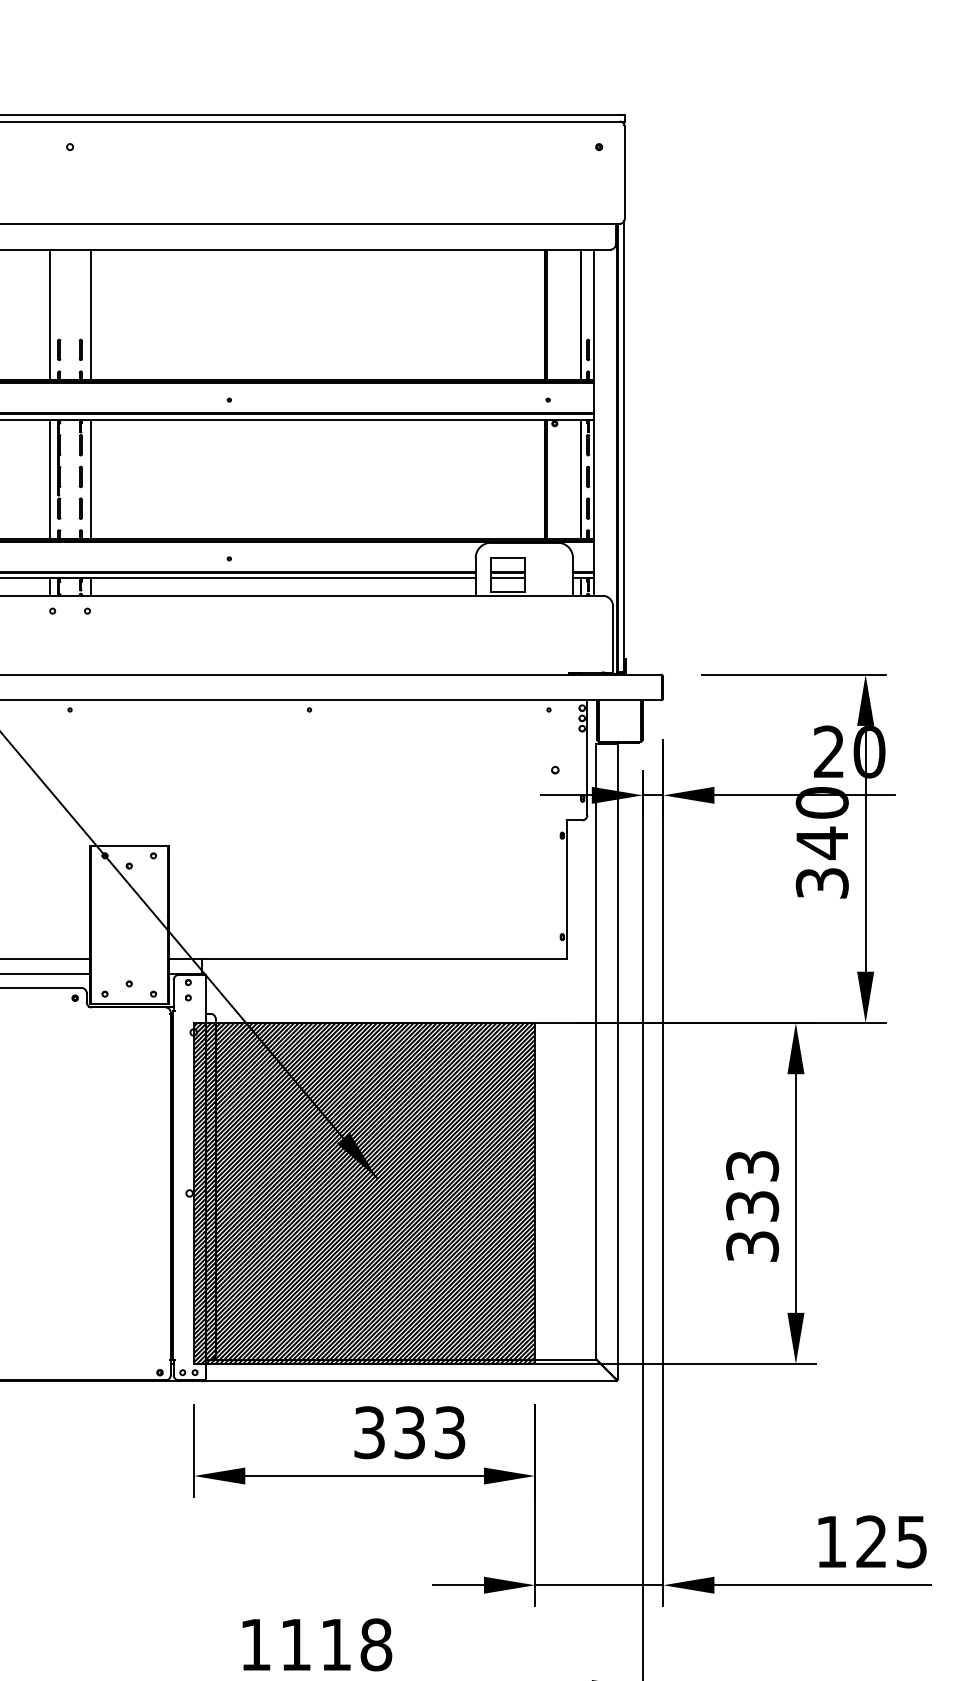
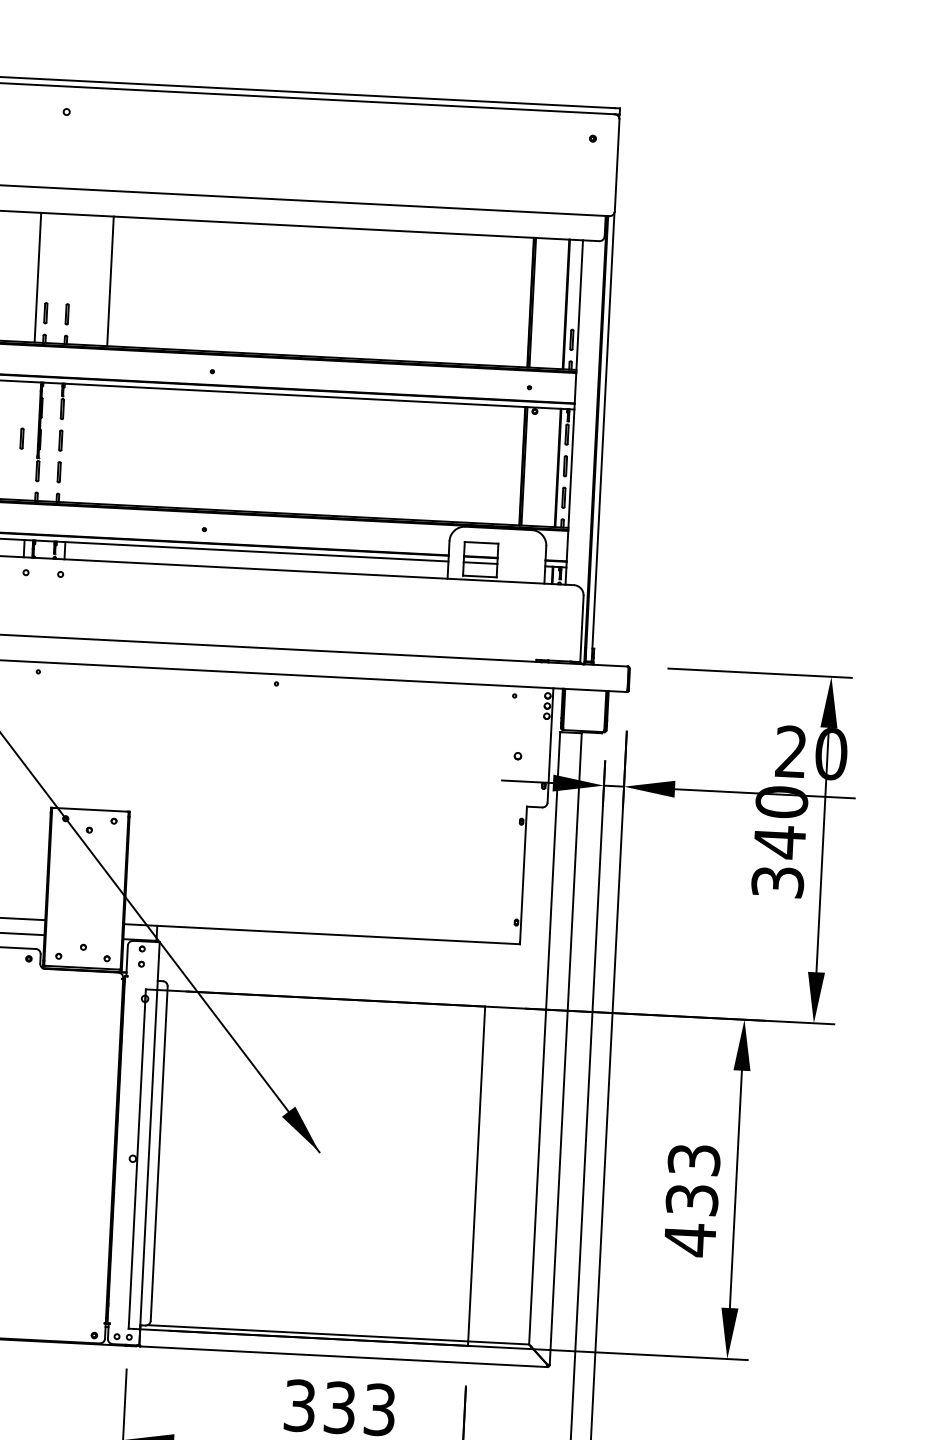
line: (90, 314) -> (110, 281), moved
line: (41, 476) -> (21, 438), added
line: (49, 478) -> (29, 440), removed
line: (90, 478) -> (70, 442), removed
hatch: (364, 1193) -> (306, 1167), removed
text: (752, 1246) -> (690, 1239), 333 -> 433

